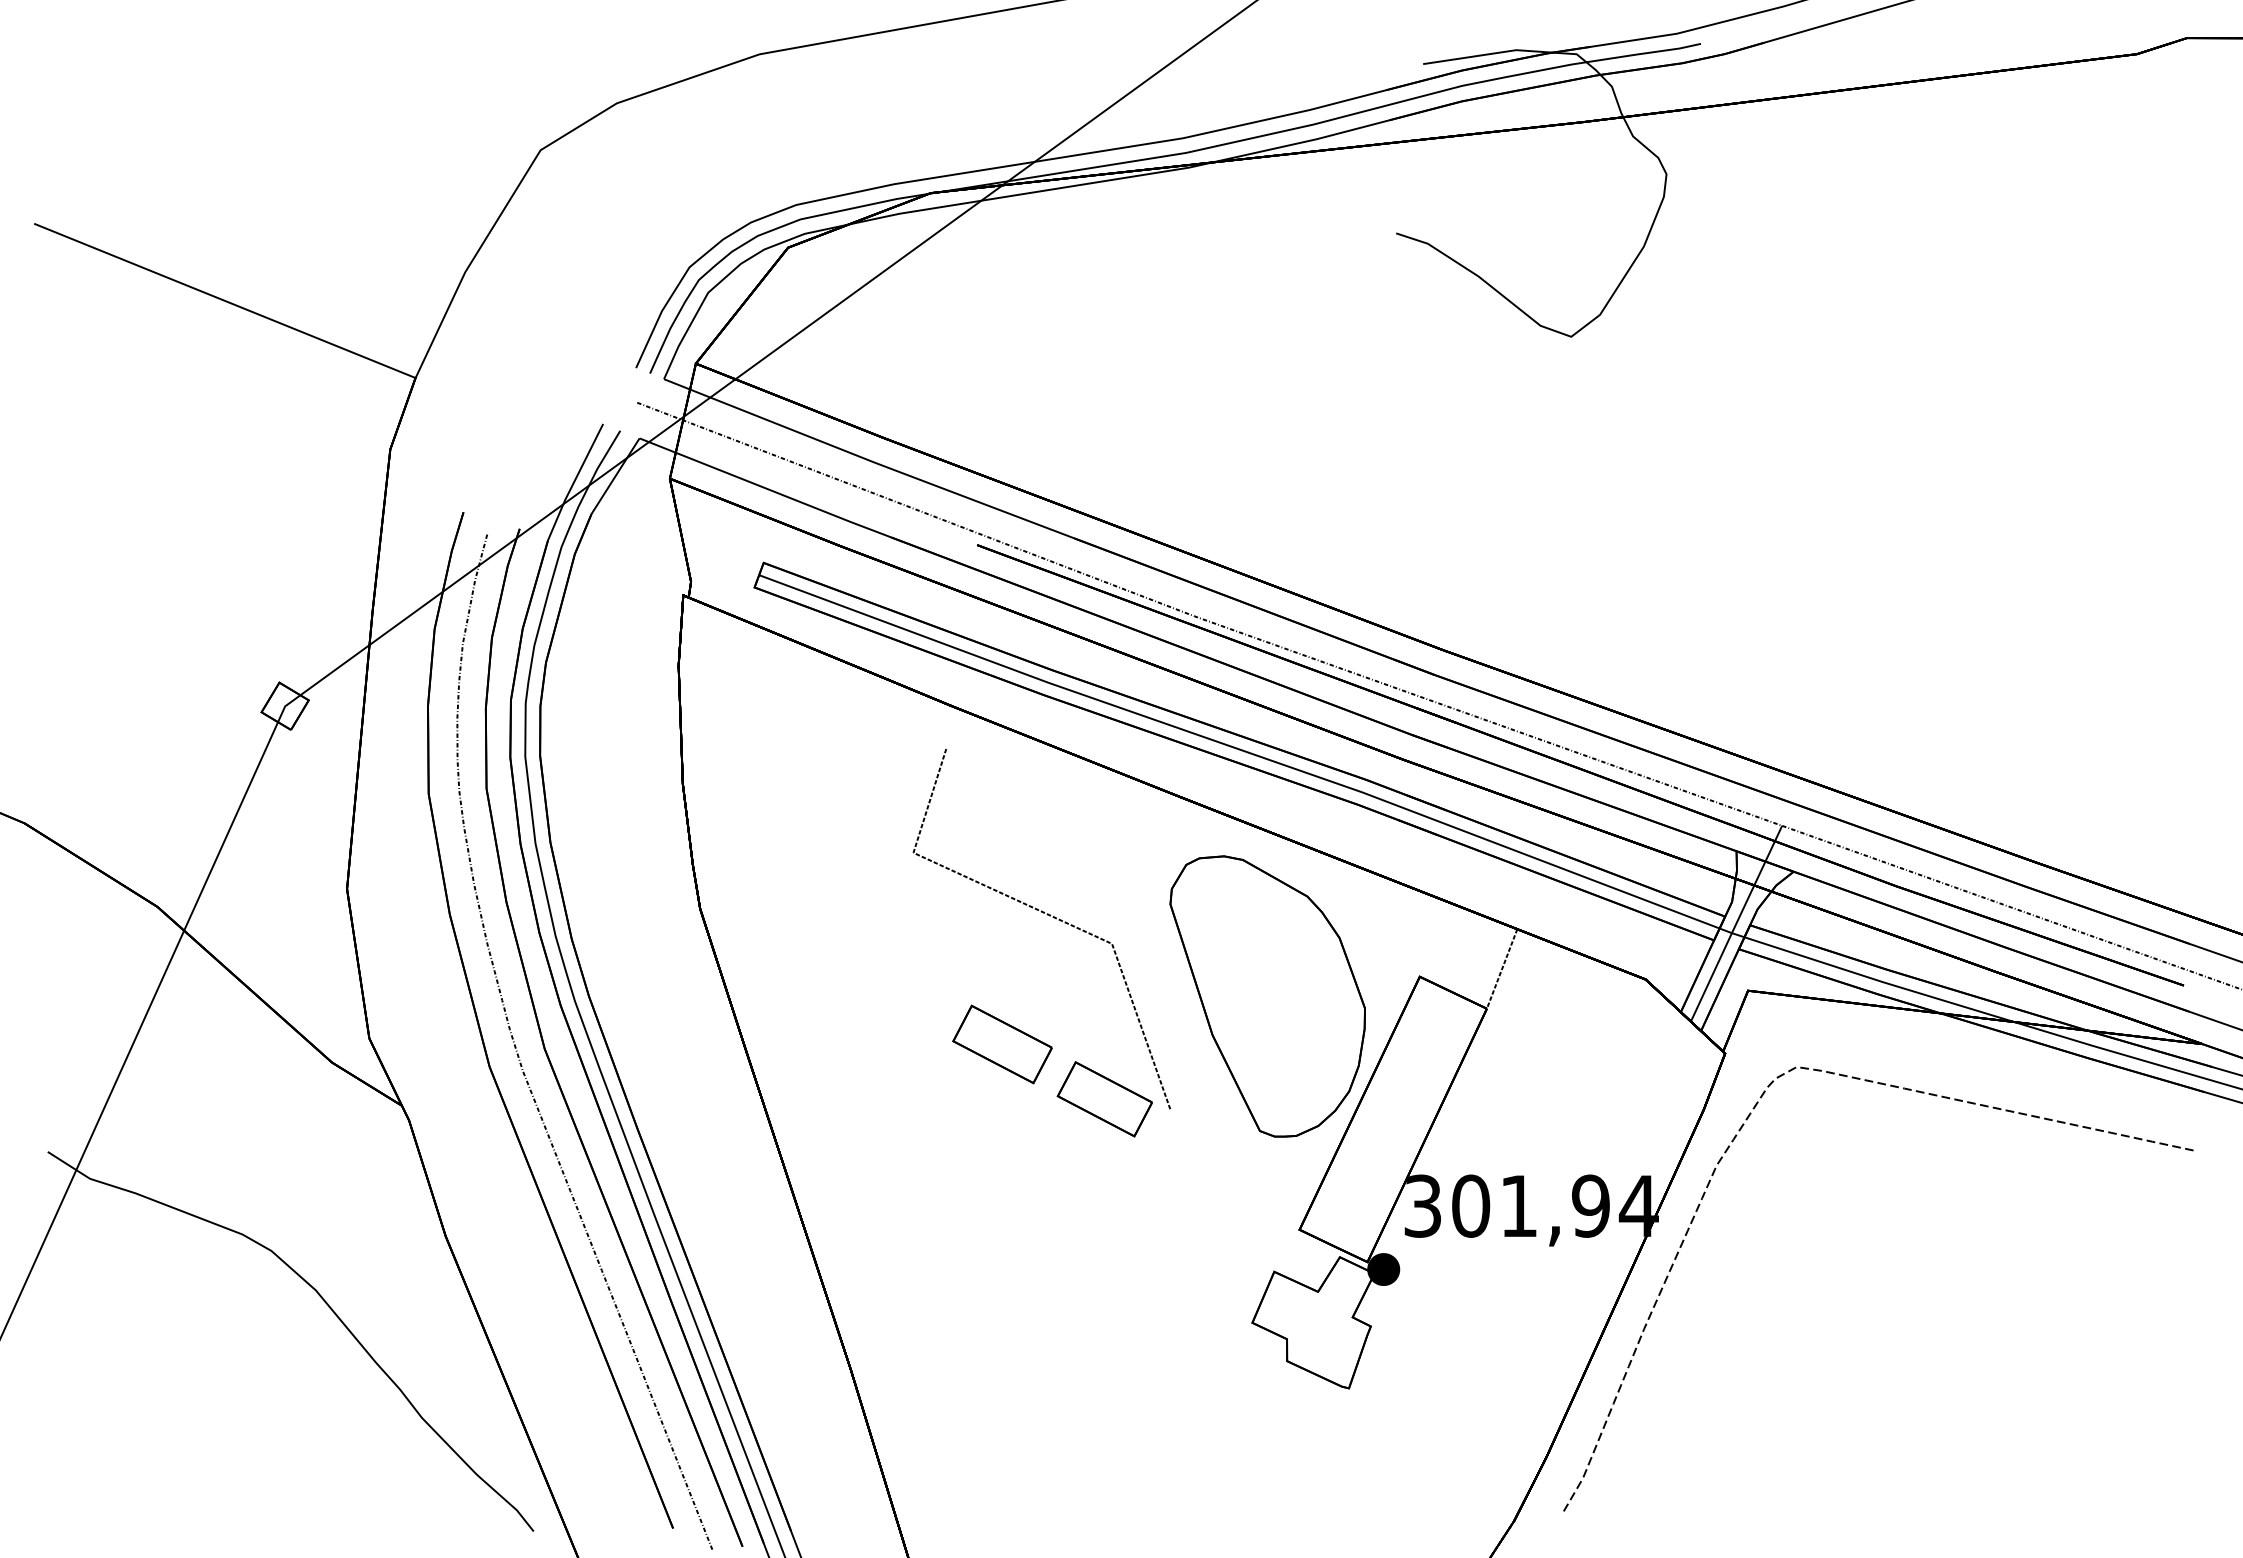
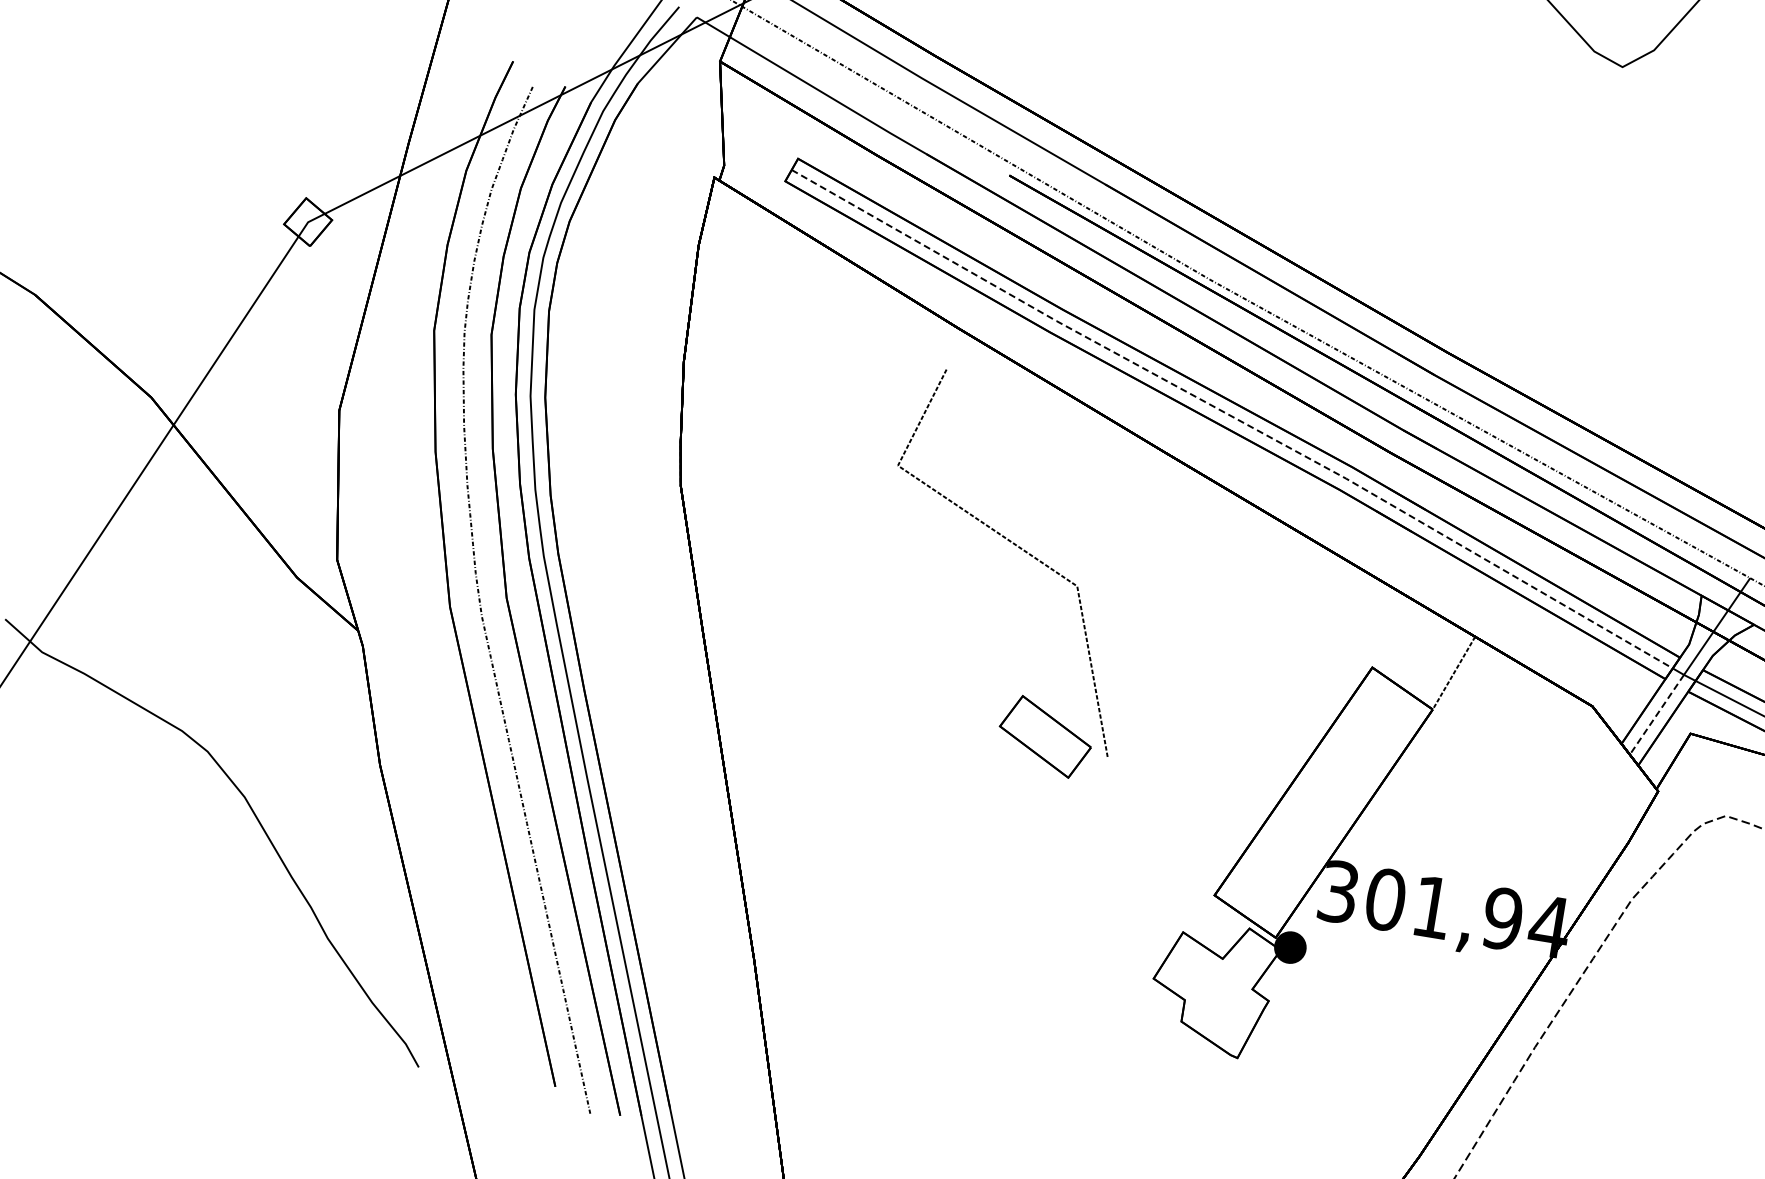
line: (1240, 749) -> (1233, 417), solid -> dashed
line: (1711, 977) -> (1657, 714), solid -> dashed
part: (1267, 996) -> (1220, 662), removed
part: (1002, 1044) -> (954, 667), removed

